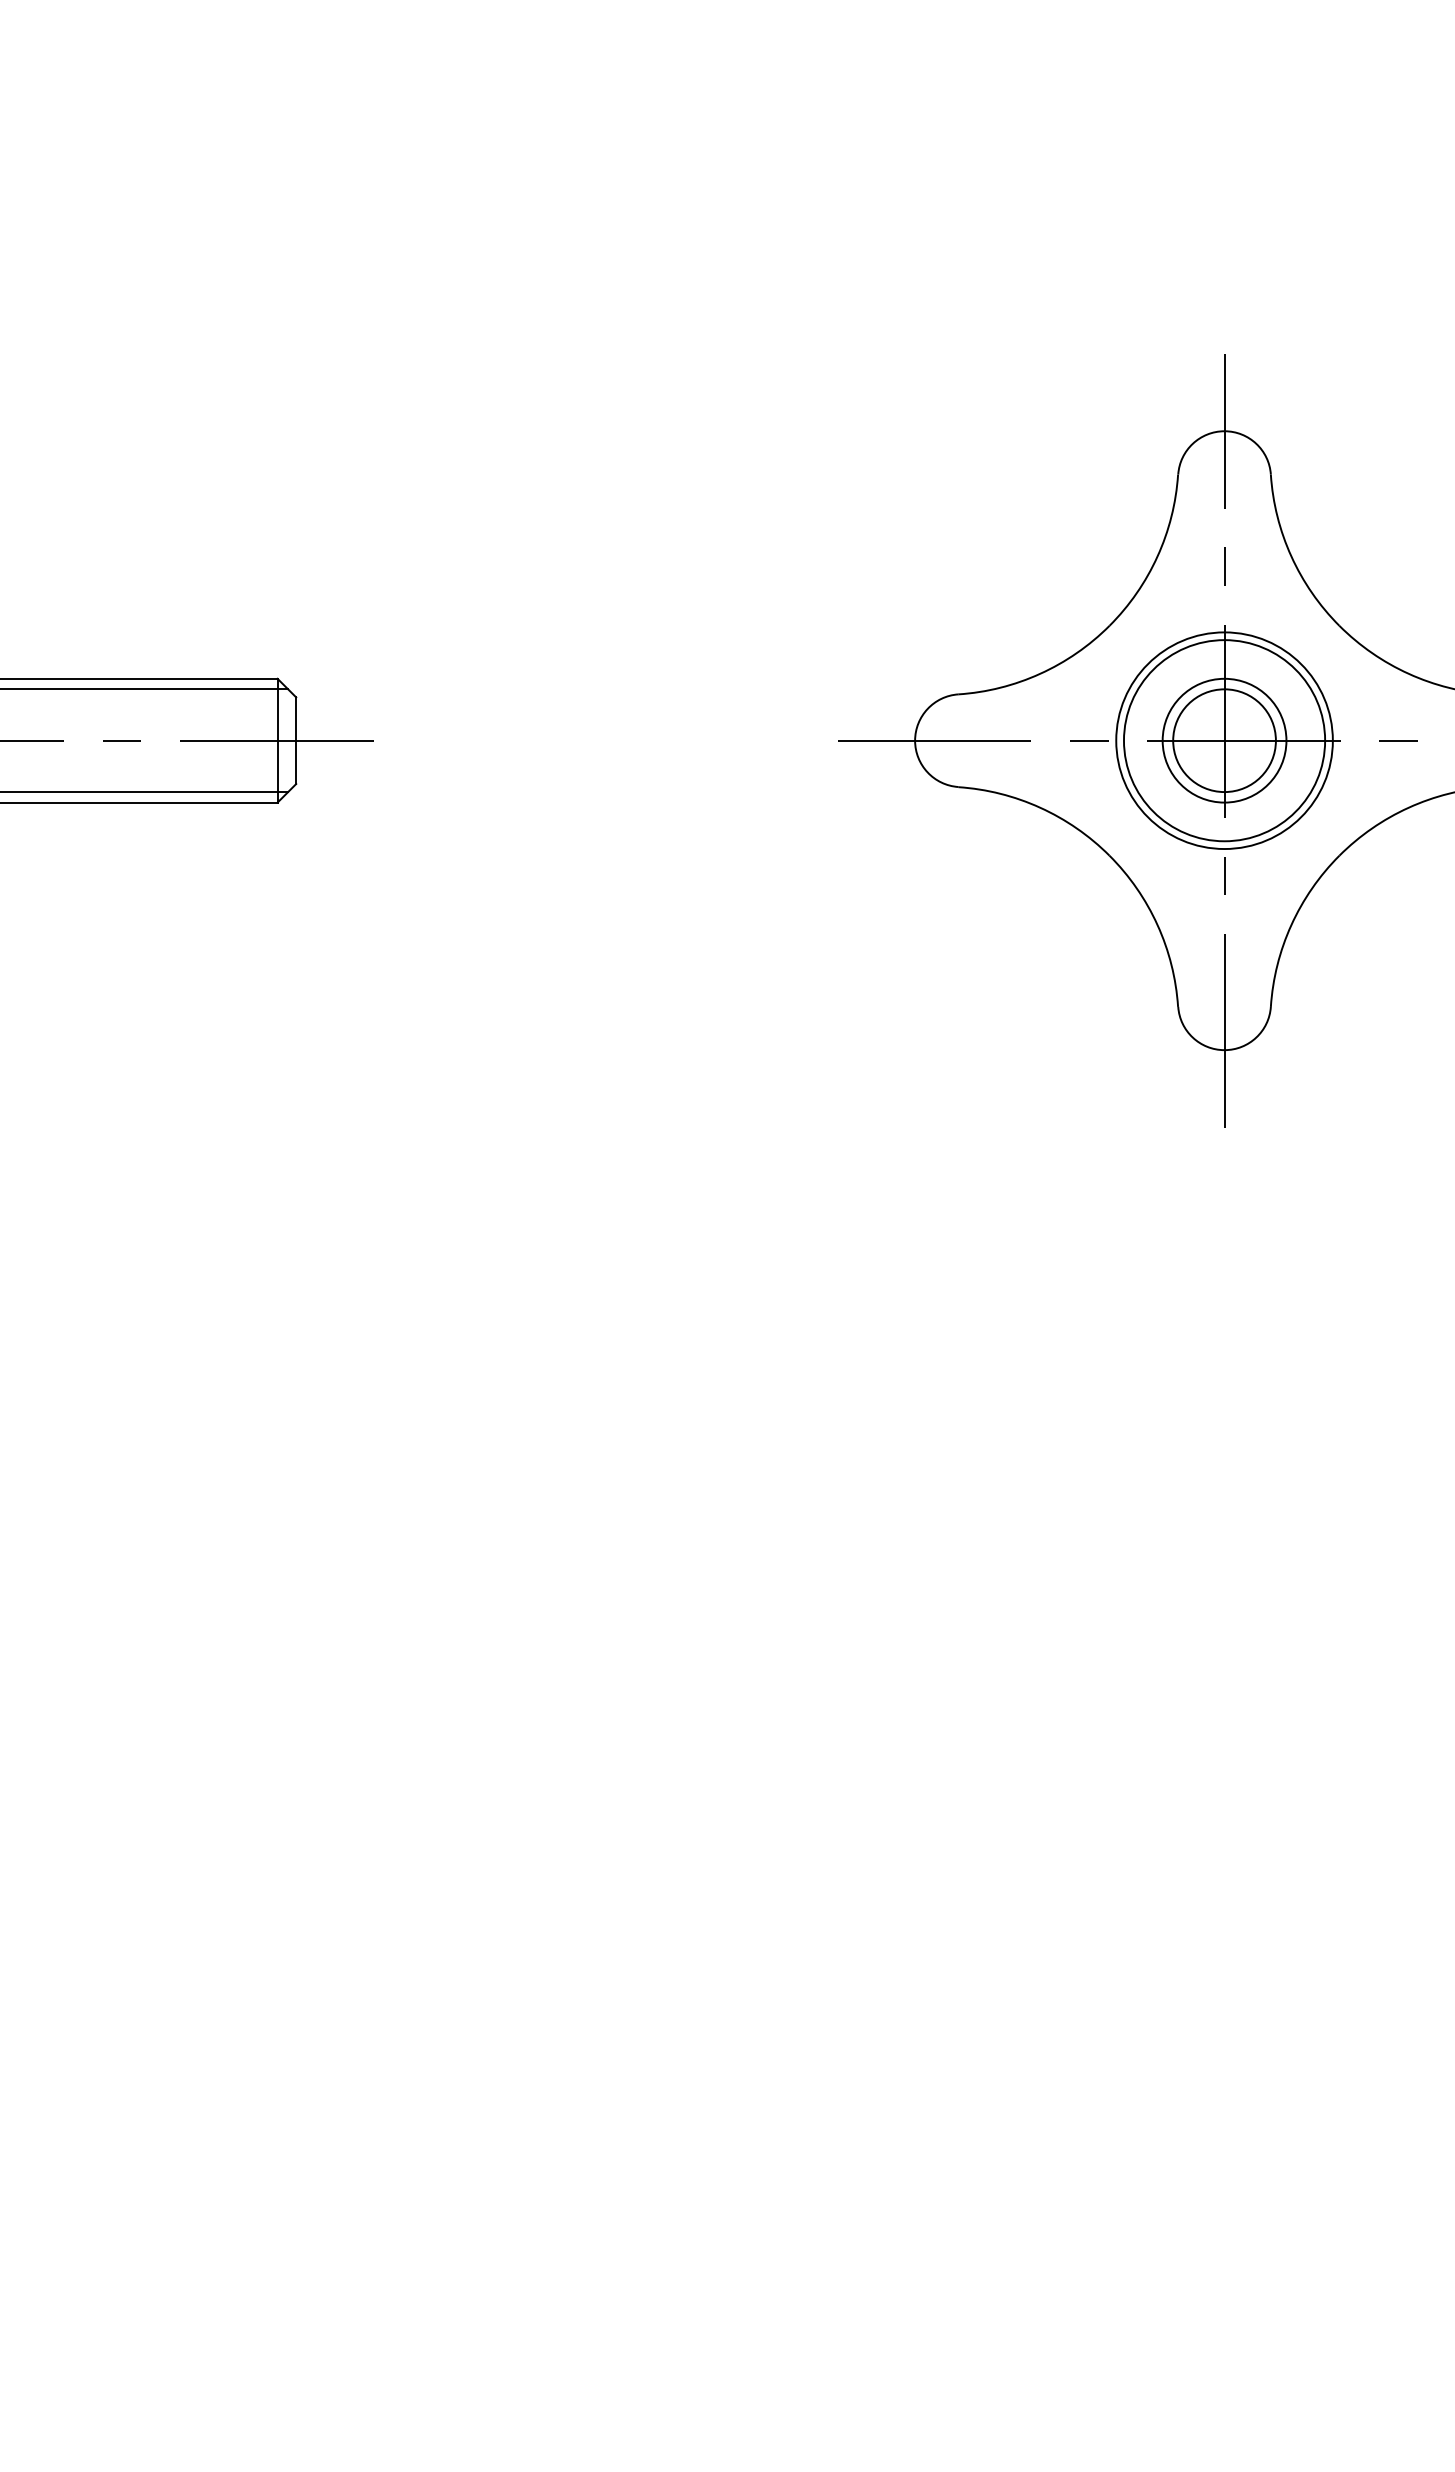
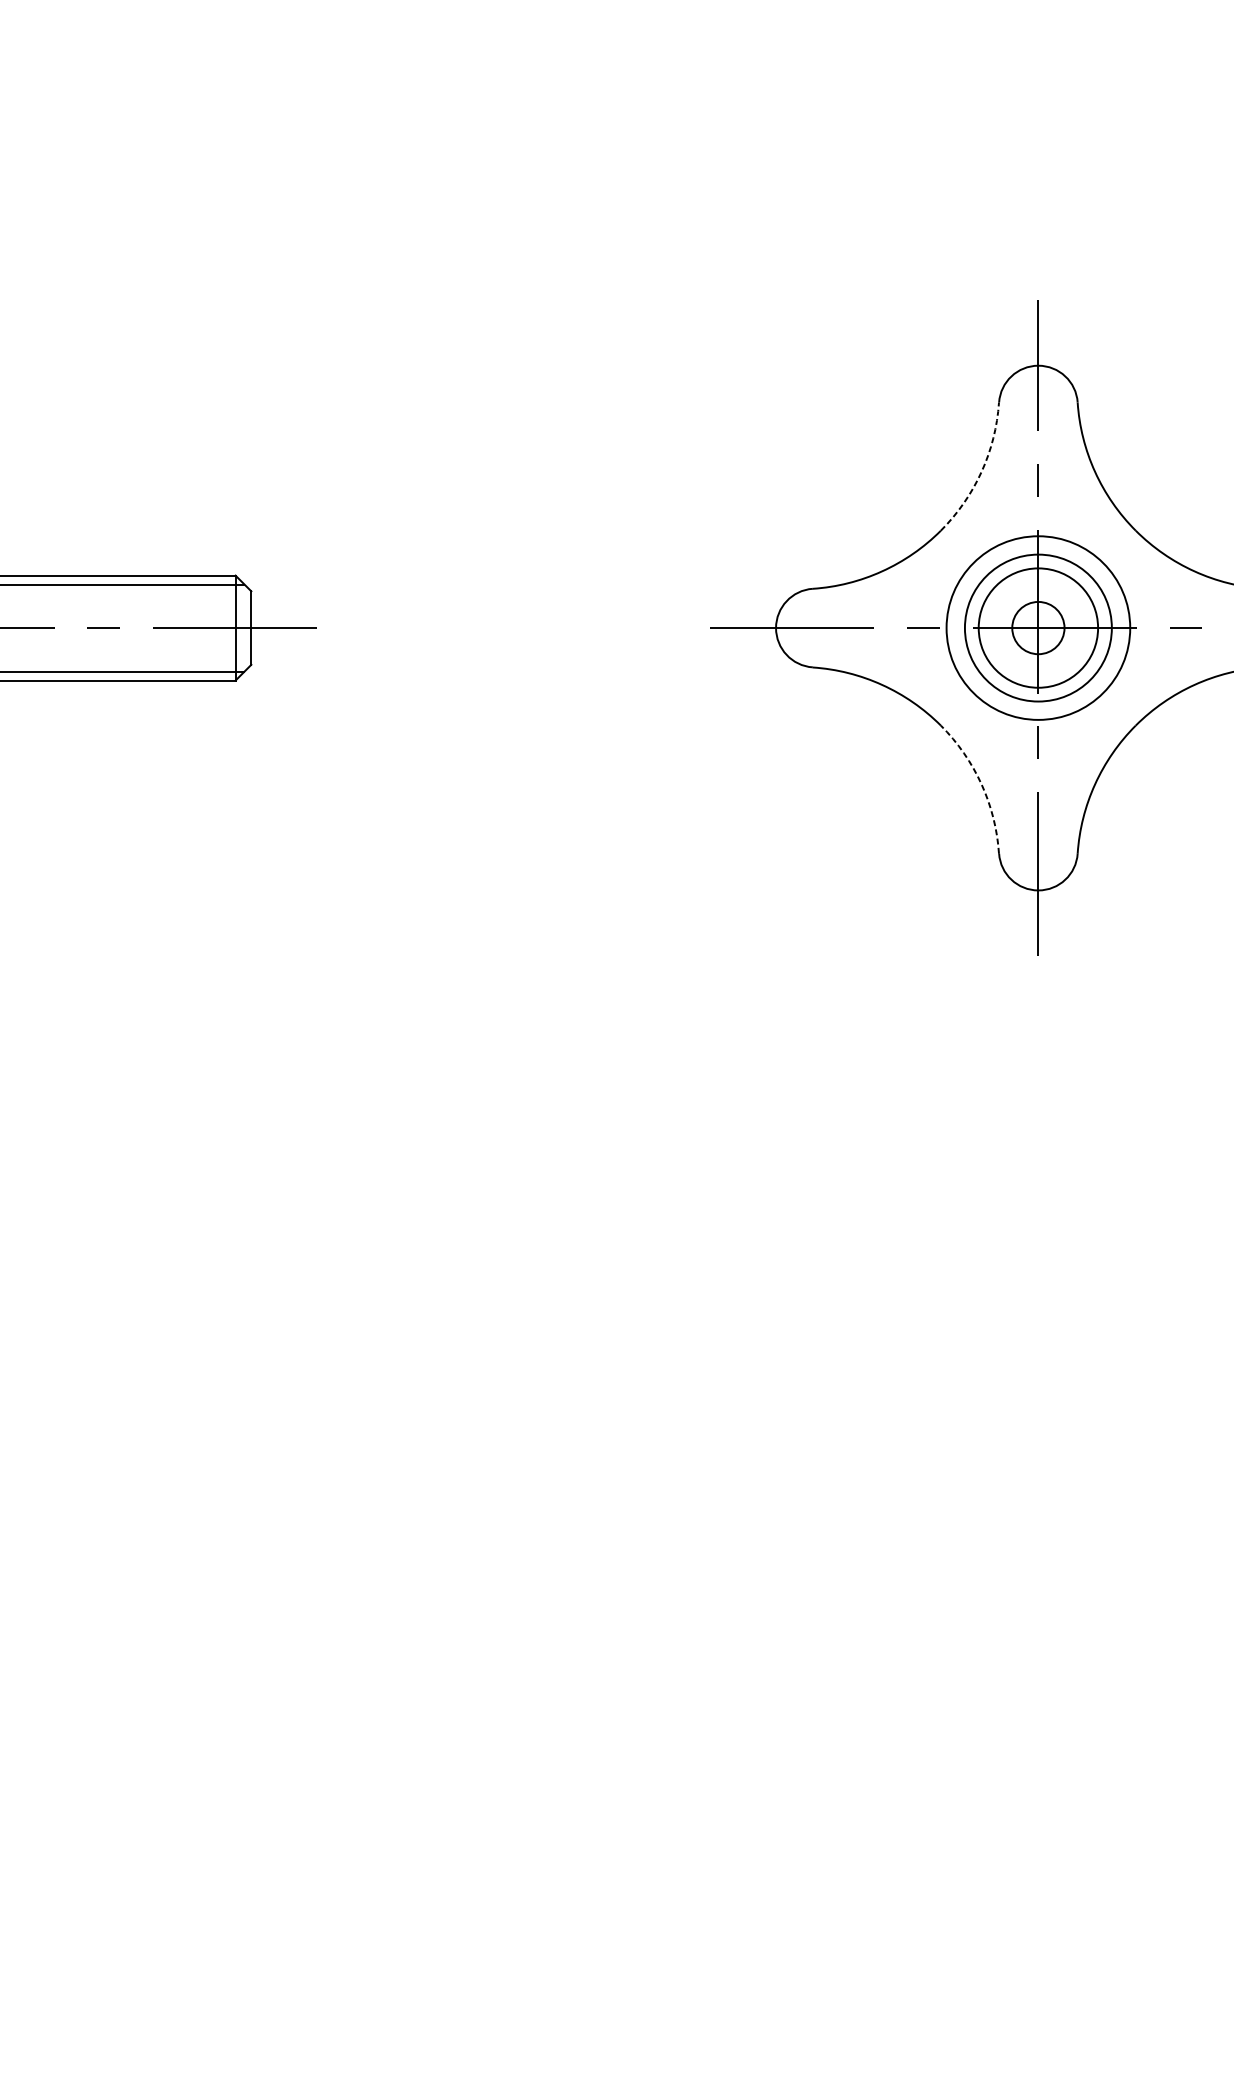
arc: (1157, 556) -> (981, 471), solid -> dashed
circle: (1224, 740) -> (1038, 627), size x0.6
circle: (1224, 740) -> (1038, 627), size x0.7
circle: (1224, 740) -> (1038, 627), size x1.4
arc: (1157, 925) -> (981, 784), solid -> dashed

